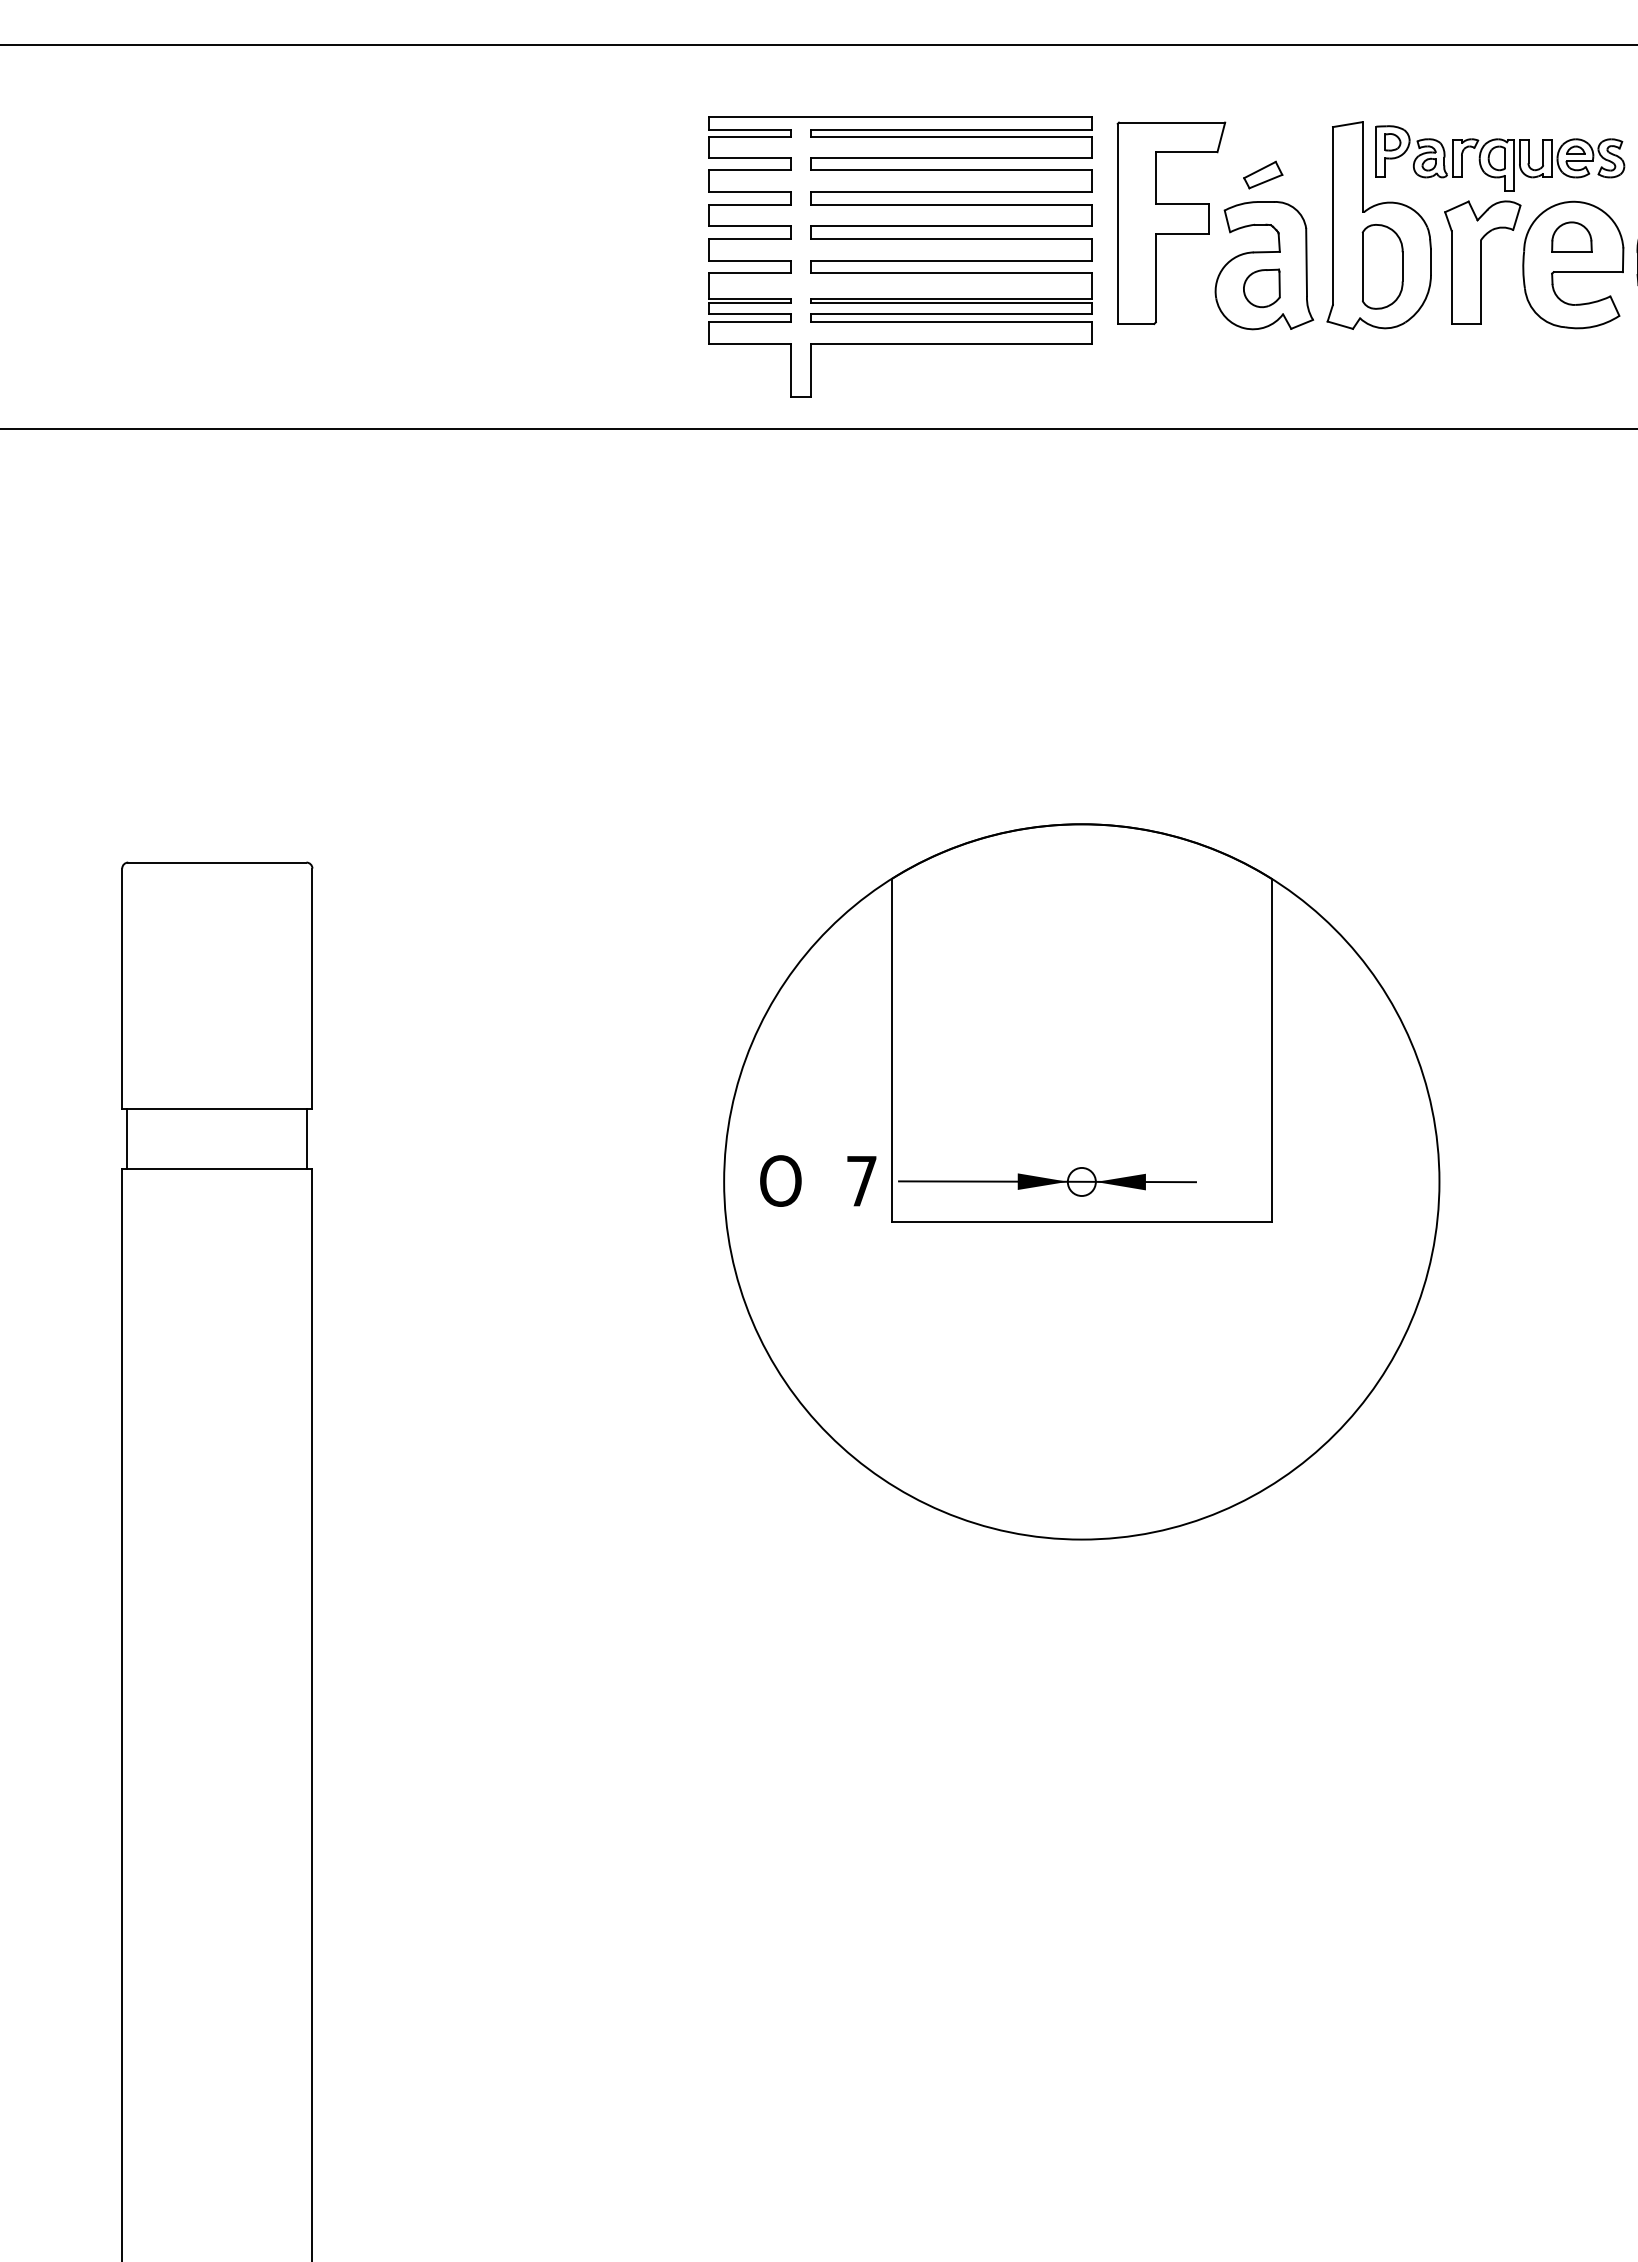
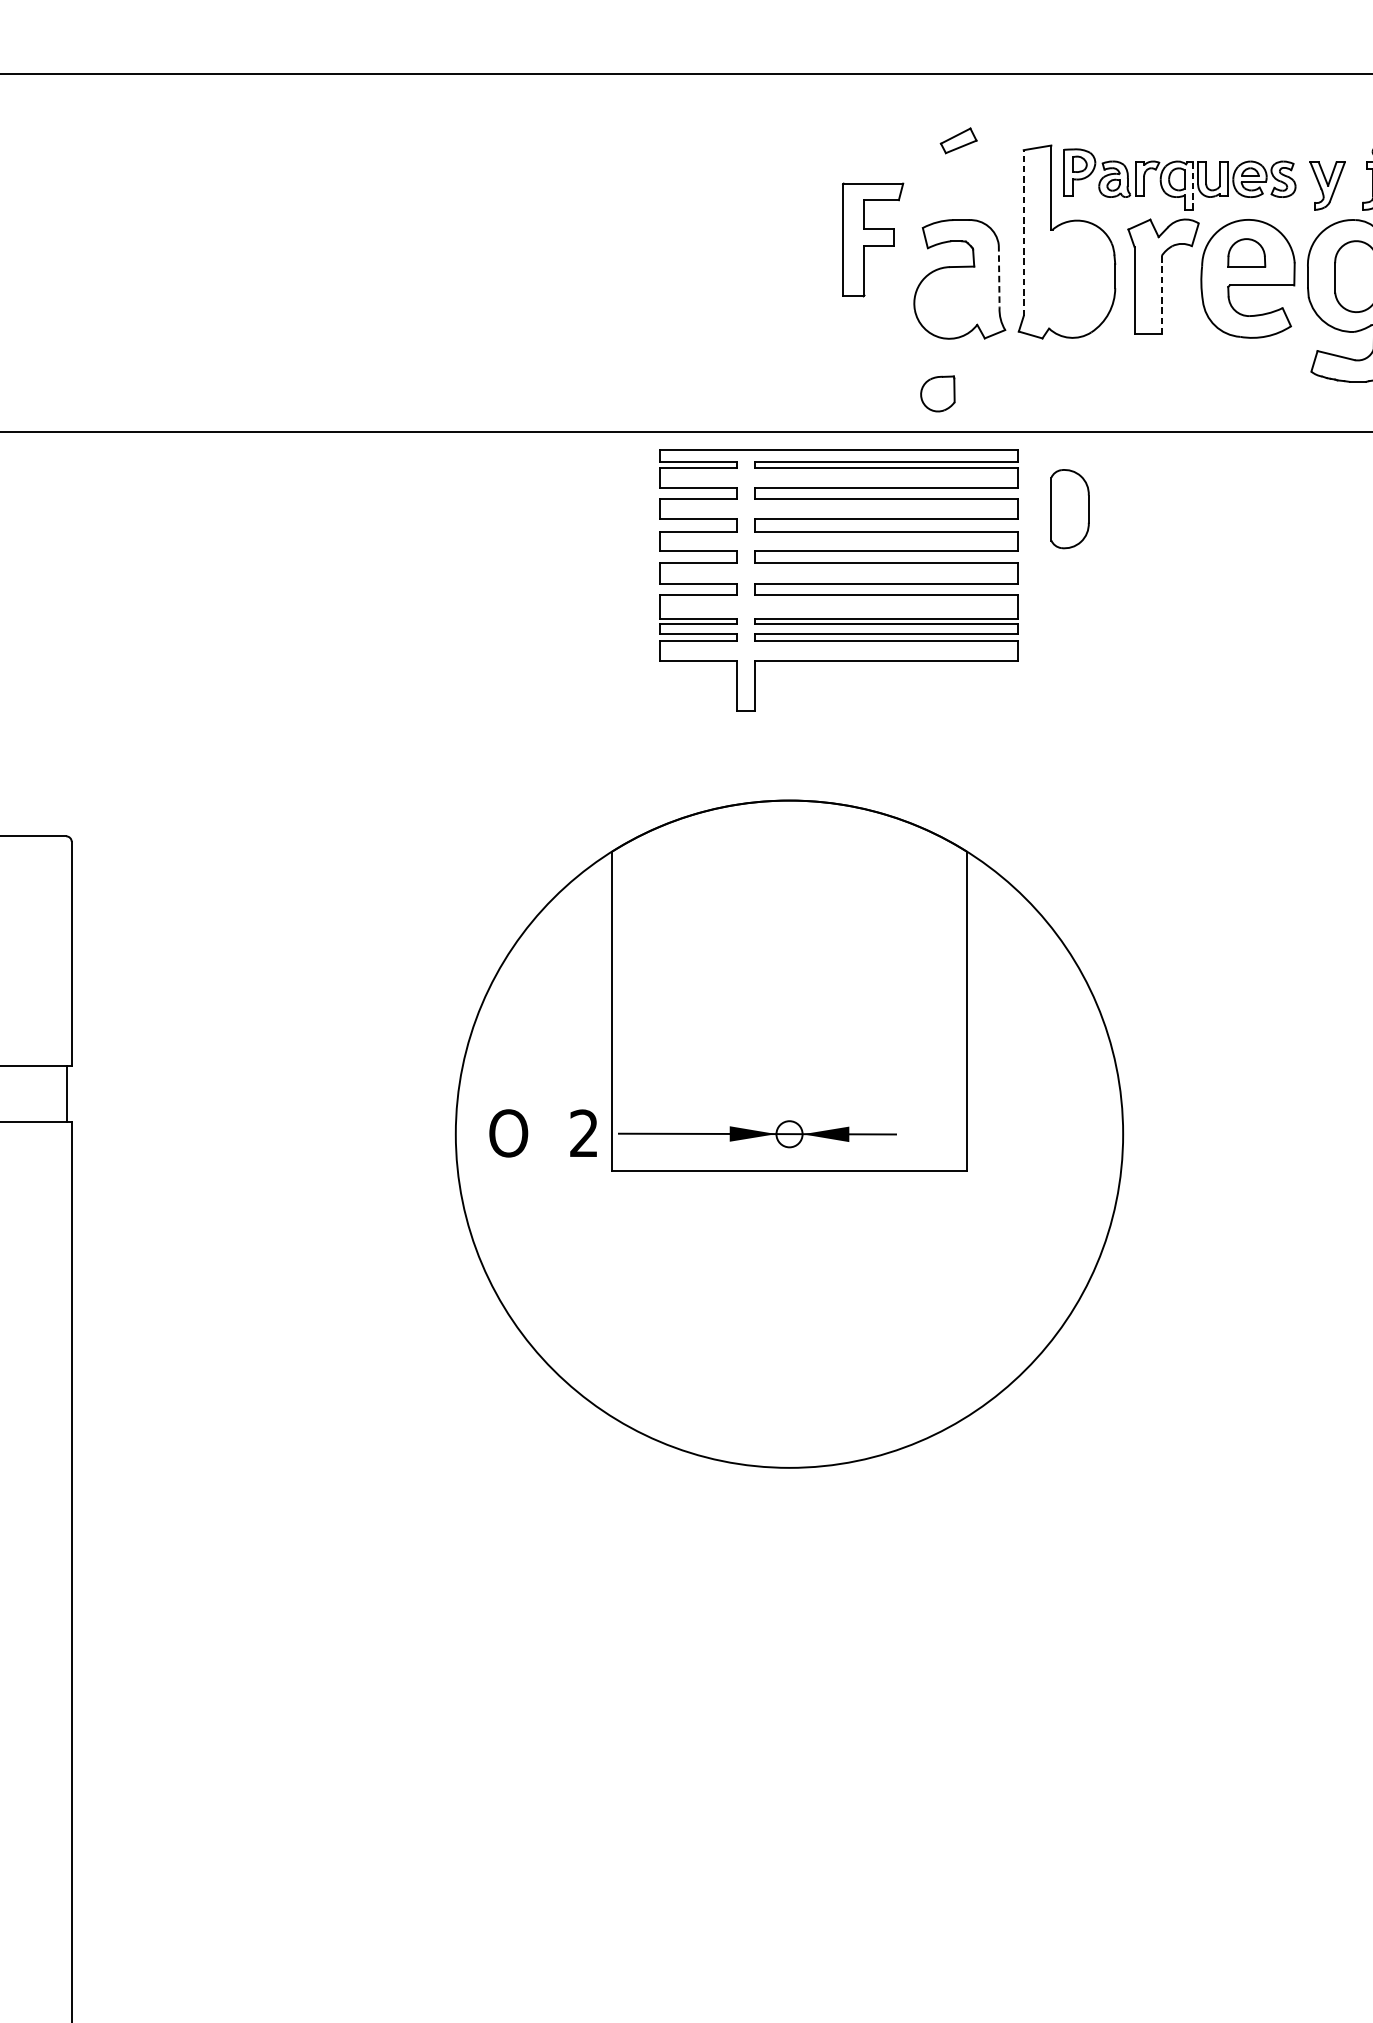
line: (1513, 166) -> (1192, 186), solid -> dashed
part: (1263, 174) -> (958, 140), moved
line: (1332, 216) -> (1023, 233), solid -> dashed
part: (1171, 223) -> (873, 240), size x0.6
part: (900, 256) -> (838, 579), moved
line: (1306, 262) -> (999, 276), solid -> dashed
part: (1382, 266) -> (1070, 508), moved
line: (1480, 282) -> (1161, 295), solid -> dashed
part: (1261, 288) -> (937, 394), moved
text: (861, 1180) -> (583, 1132), 7 -> 2

